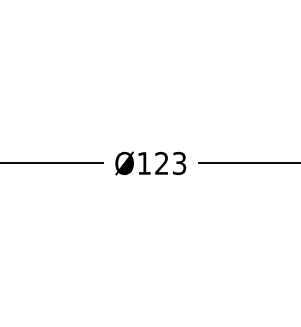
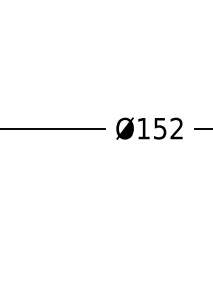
text: (170, 163) -> (168, 128), Ø123 -> Ø152

